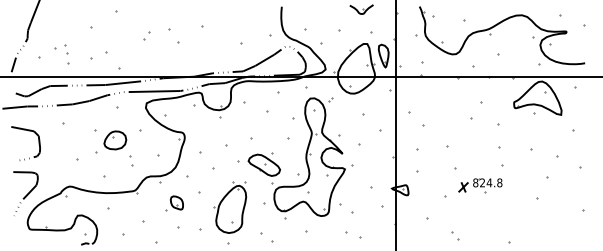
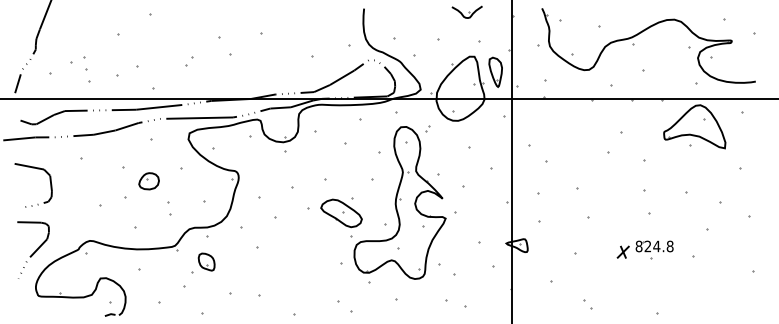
part: (146, 35) -> (189, 61), moved
part: (115, 140) -> (149, 181), size x0.7
part: (480, 185) -> (645, 249), moved
part: (174, 203) -> (203, 262), moved
part: (230, 207) -> (297, 267), removed

